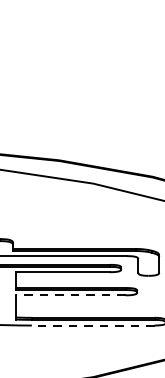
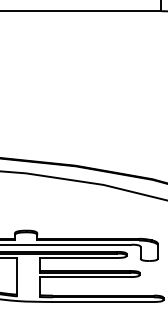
line: (70, 295) -> (84, 277), dashed -> solid
line: (93, 324) -> (103, 301), dashed -> solid

